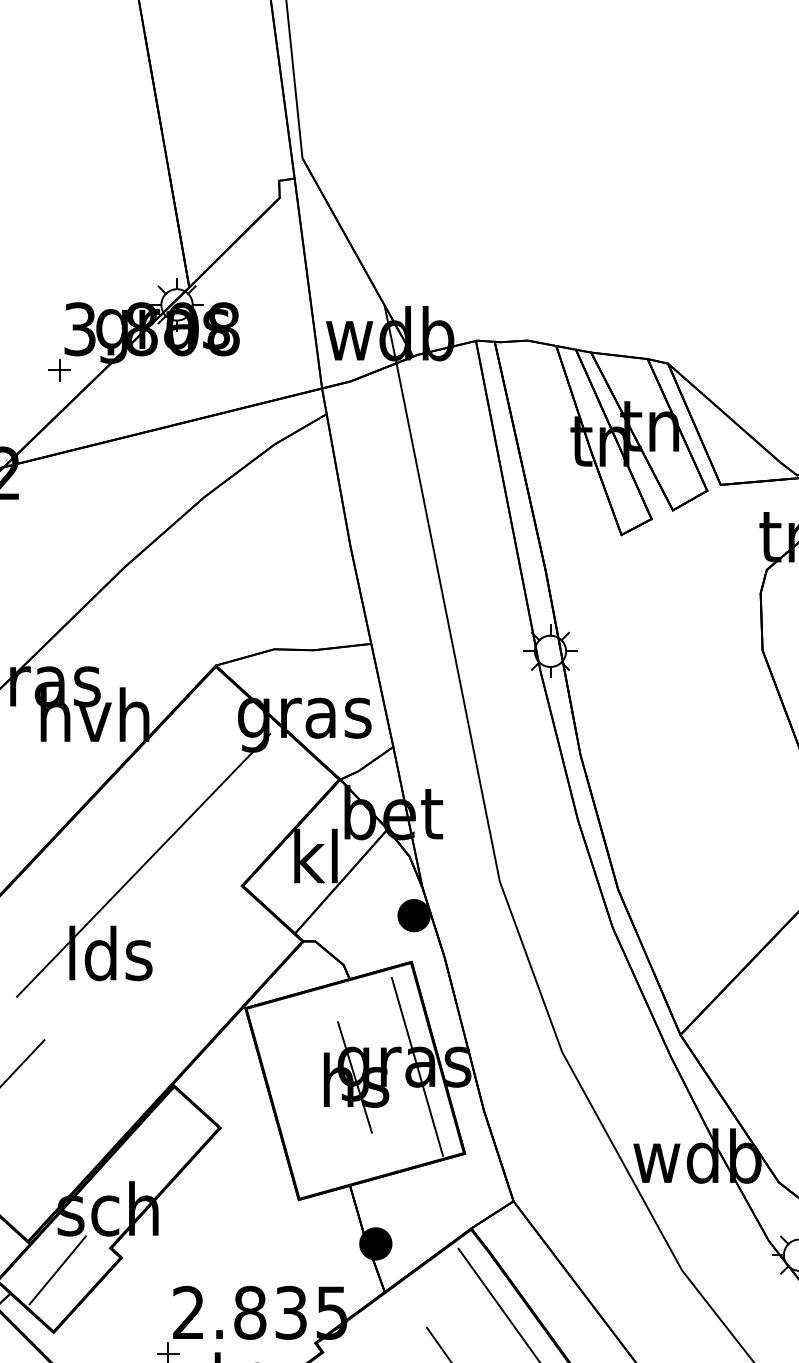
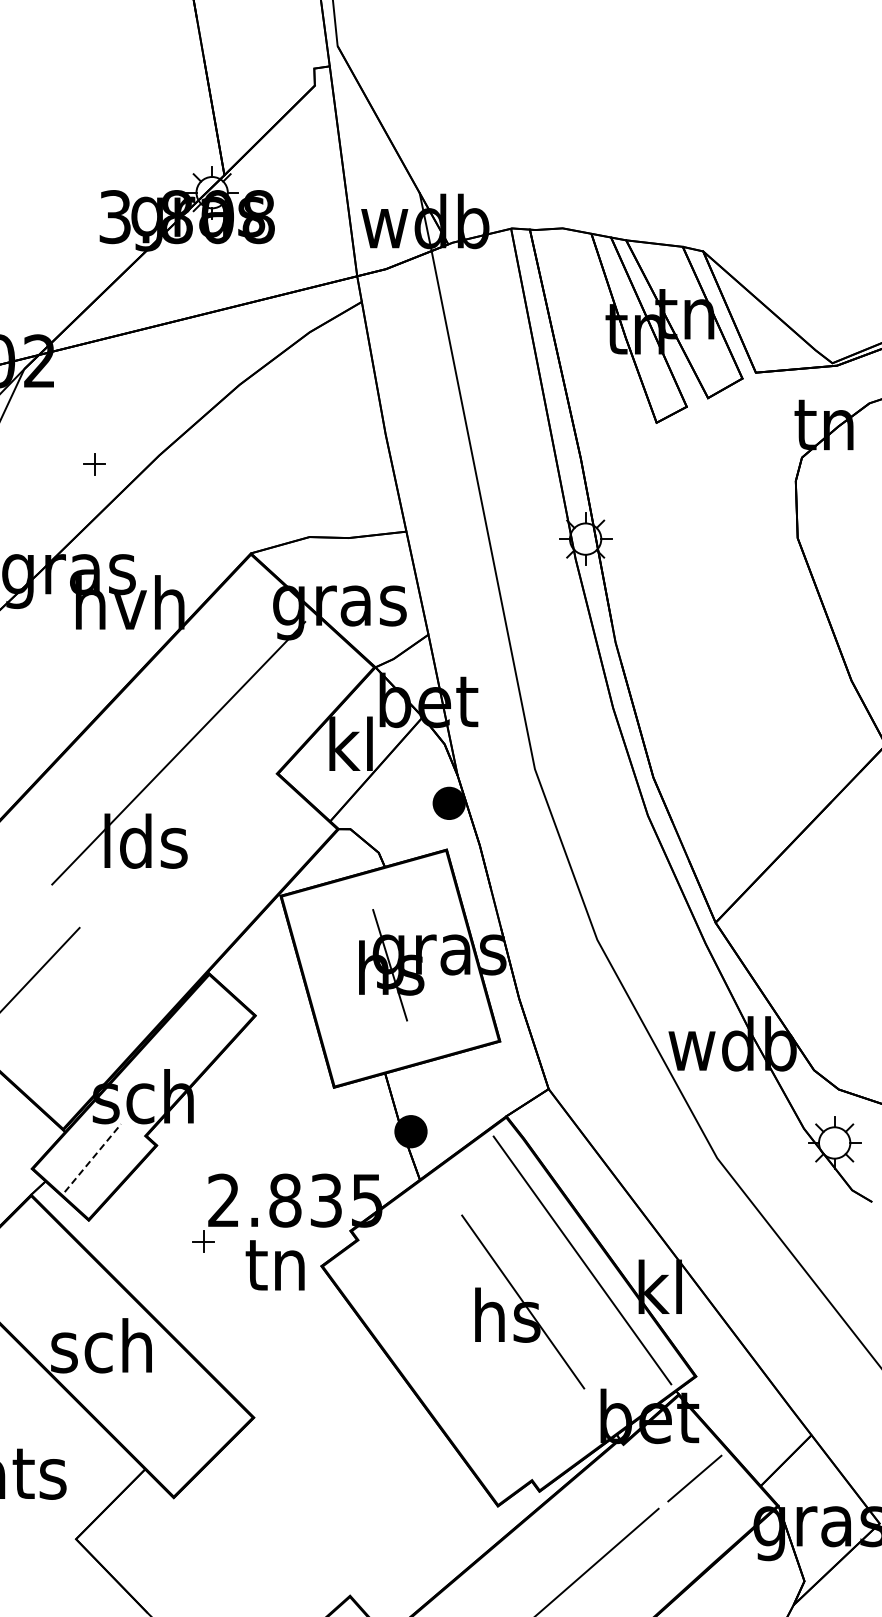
part: (59, 370) -> (94, 464), moved
line: (417, 1066) -> (452, 954), removed
line: (58, 1269) -> (93, 1157), solid -> dashed

